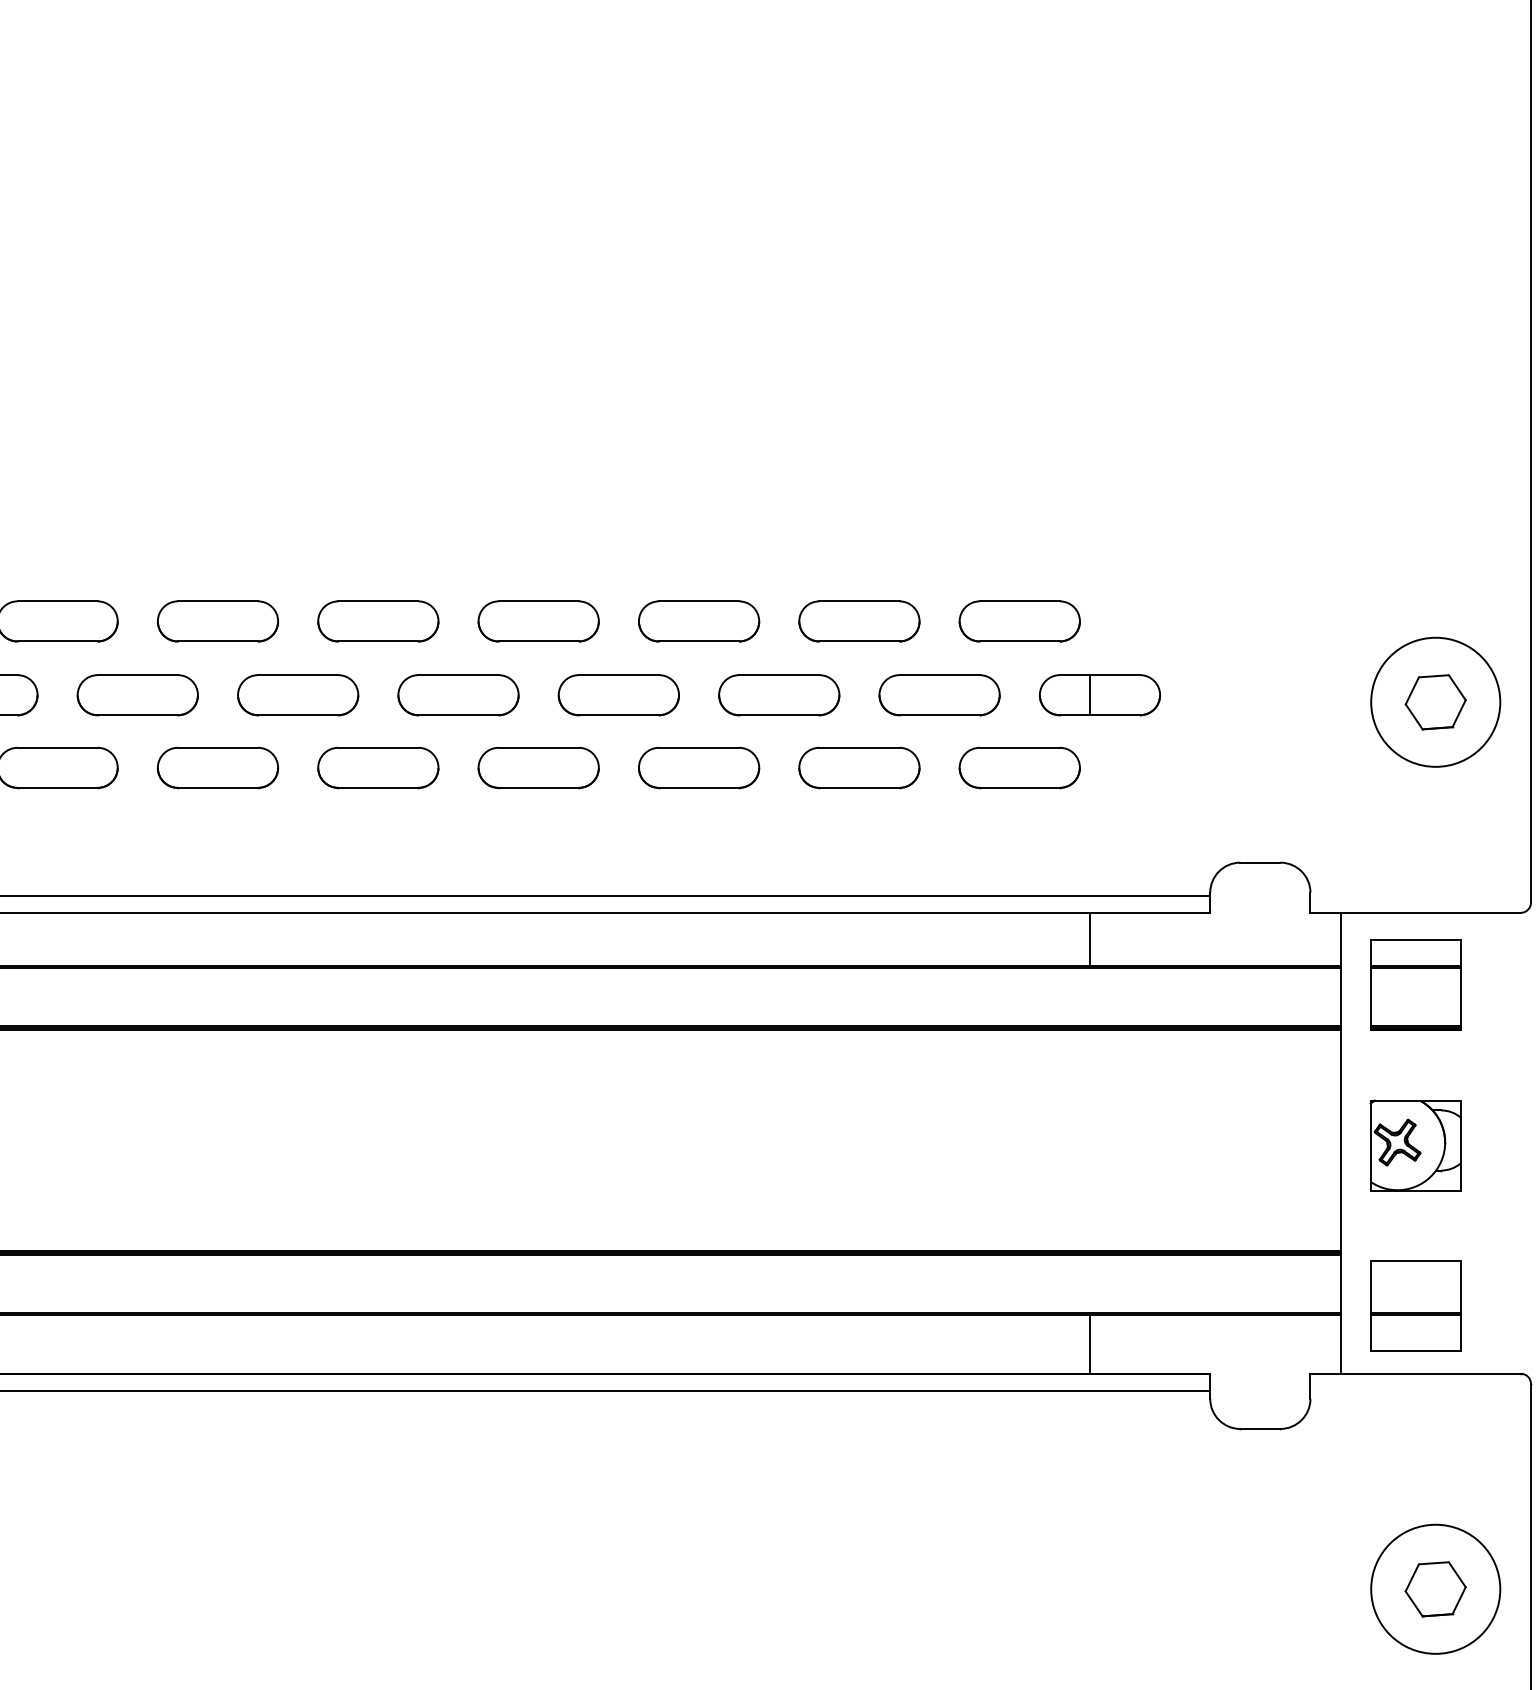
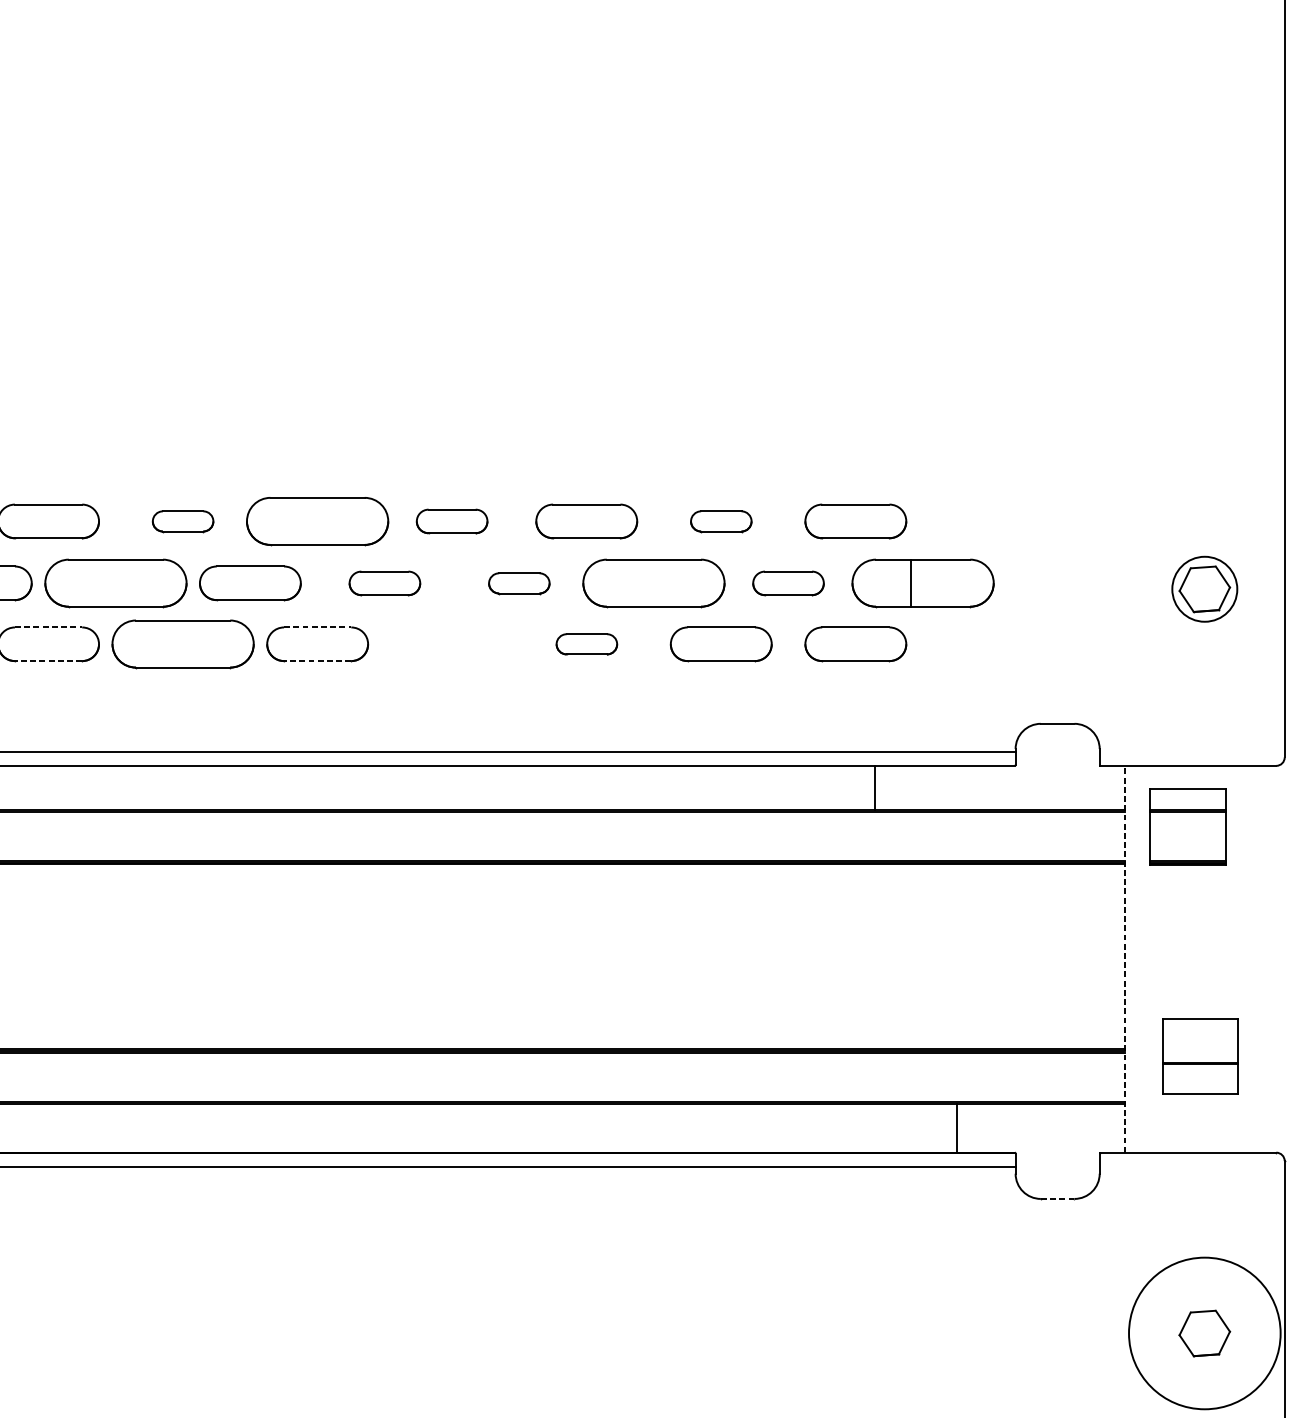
part: (217, 621) -> (182, 521), size x0.6
part: (378, 621) -> (317, 521), size x1.4
part: (538, 621) -> (452, 521), size x0.7
part: (859, 621) -> (721, 521), size x0.6
part: (137, 695) -> (115, 583), size x1.4
part: (458, 695) -> (384, 583), size x0.7
part: (618, 695) -> (519, 583), size x0.6
part: (779, 695) -> (654, 583), size x1.4
part: (939, 695) -> (788, 583), size x0.7
part: (1099, 695) -> (922, 583), size x1.4
circle: (1435, 701) -> (1204, 588), size x0.6
line: (58, 747) -> (49, 627), solid -> dashed
line: (378, 747) -> (317, 627), solid -> dashed
part: (538, 767) -> (452, 643), removed
part: (699, 767) -> (587, 643), size x0.6
part: (217, 768) -> (182, 644), size x1.4
line: (57, 787) -> (48, 660), solid -> dashed
line: (377, 787) -> (316, 660), solid -> dashed
line: (1089, 938) -> (874, 787), moved
line: (1340, 1143) -> (1124, 959), solid -> dashed
part: (1415, 1145) -> (1187, 961), removed
part: (1415, 1305) -> (1200, 1055), moved
line: (1089, 1344) -> (956, 1128), moved
line: (1260, 1428) -> (1057, 1198), solid -> dashed
circle: (1435, 1588) -> (1204, 1332), size x1.4

